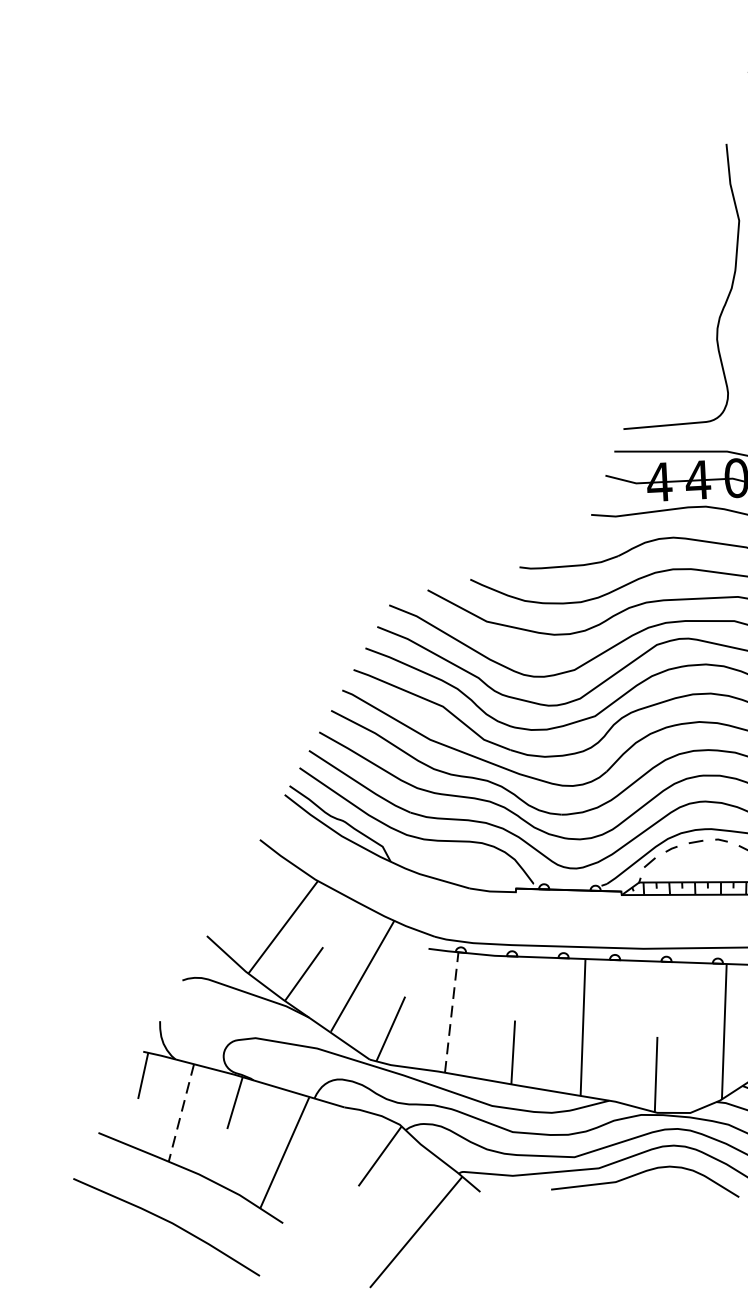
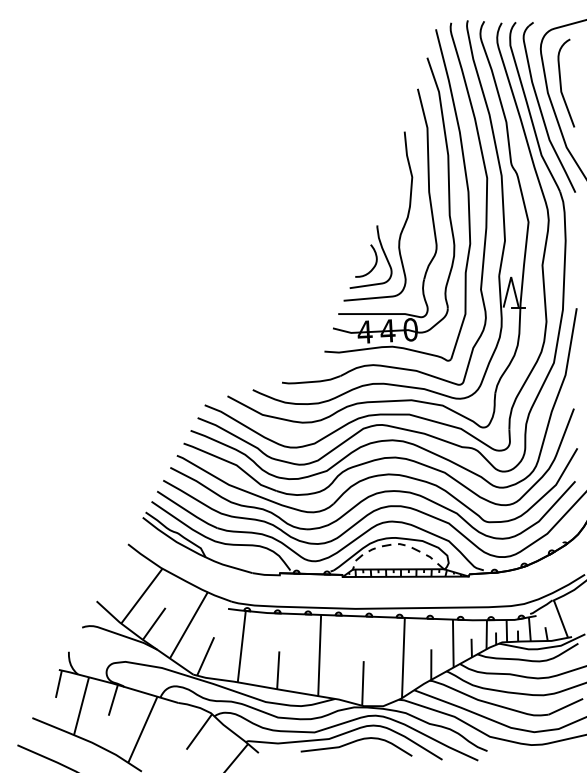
part: (668, 354) -> (370, 256), added
line: (451, 1012) -> (241, 646), dashed -> solid
line: (181, 1113) -> (81, 706), dashed -> solid

